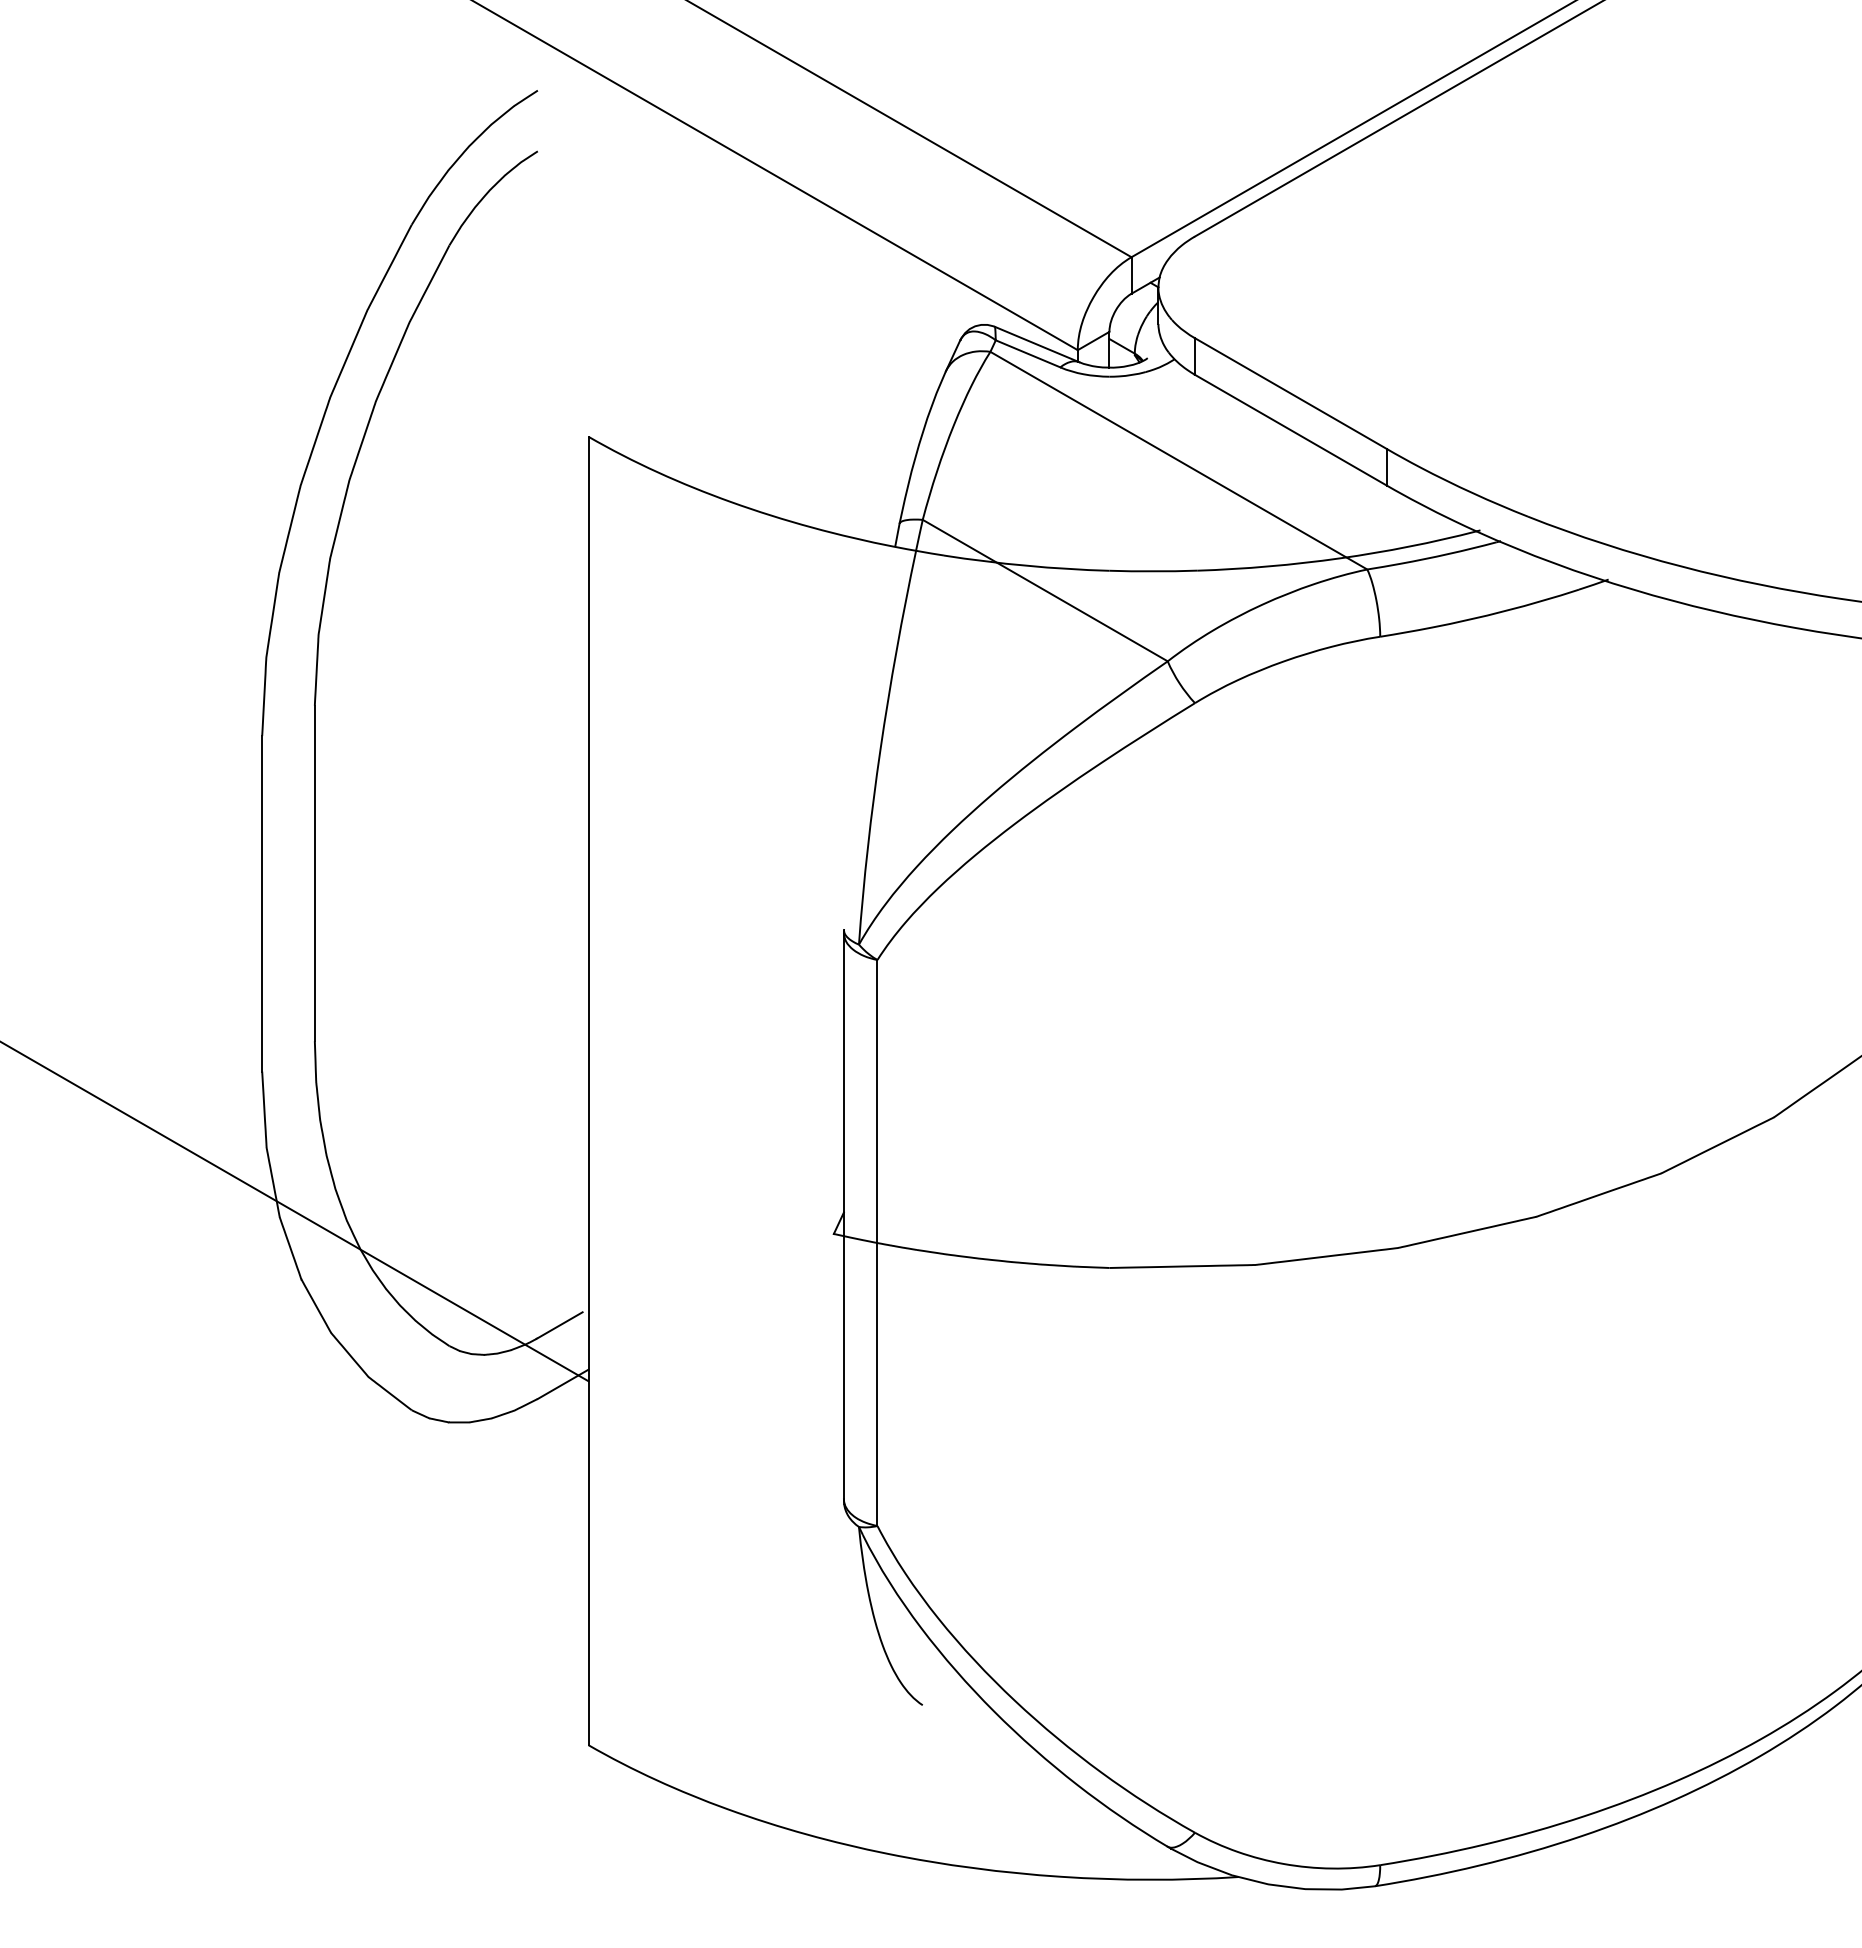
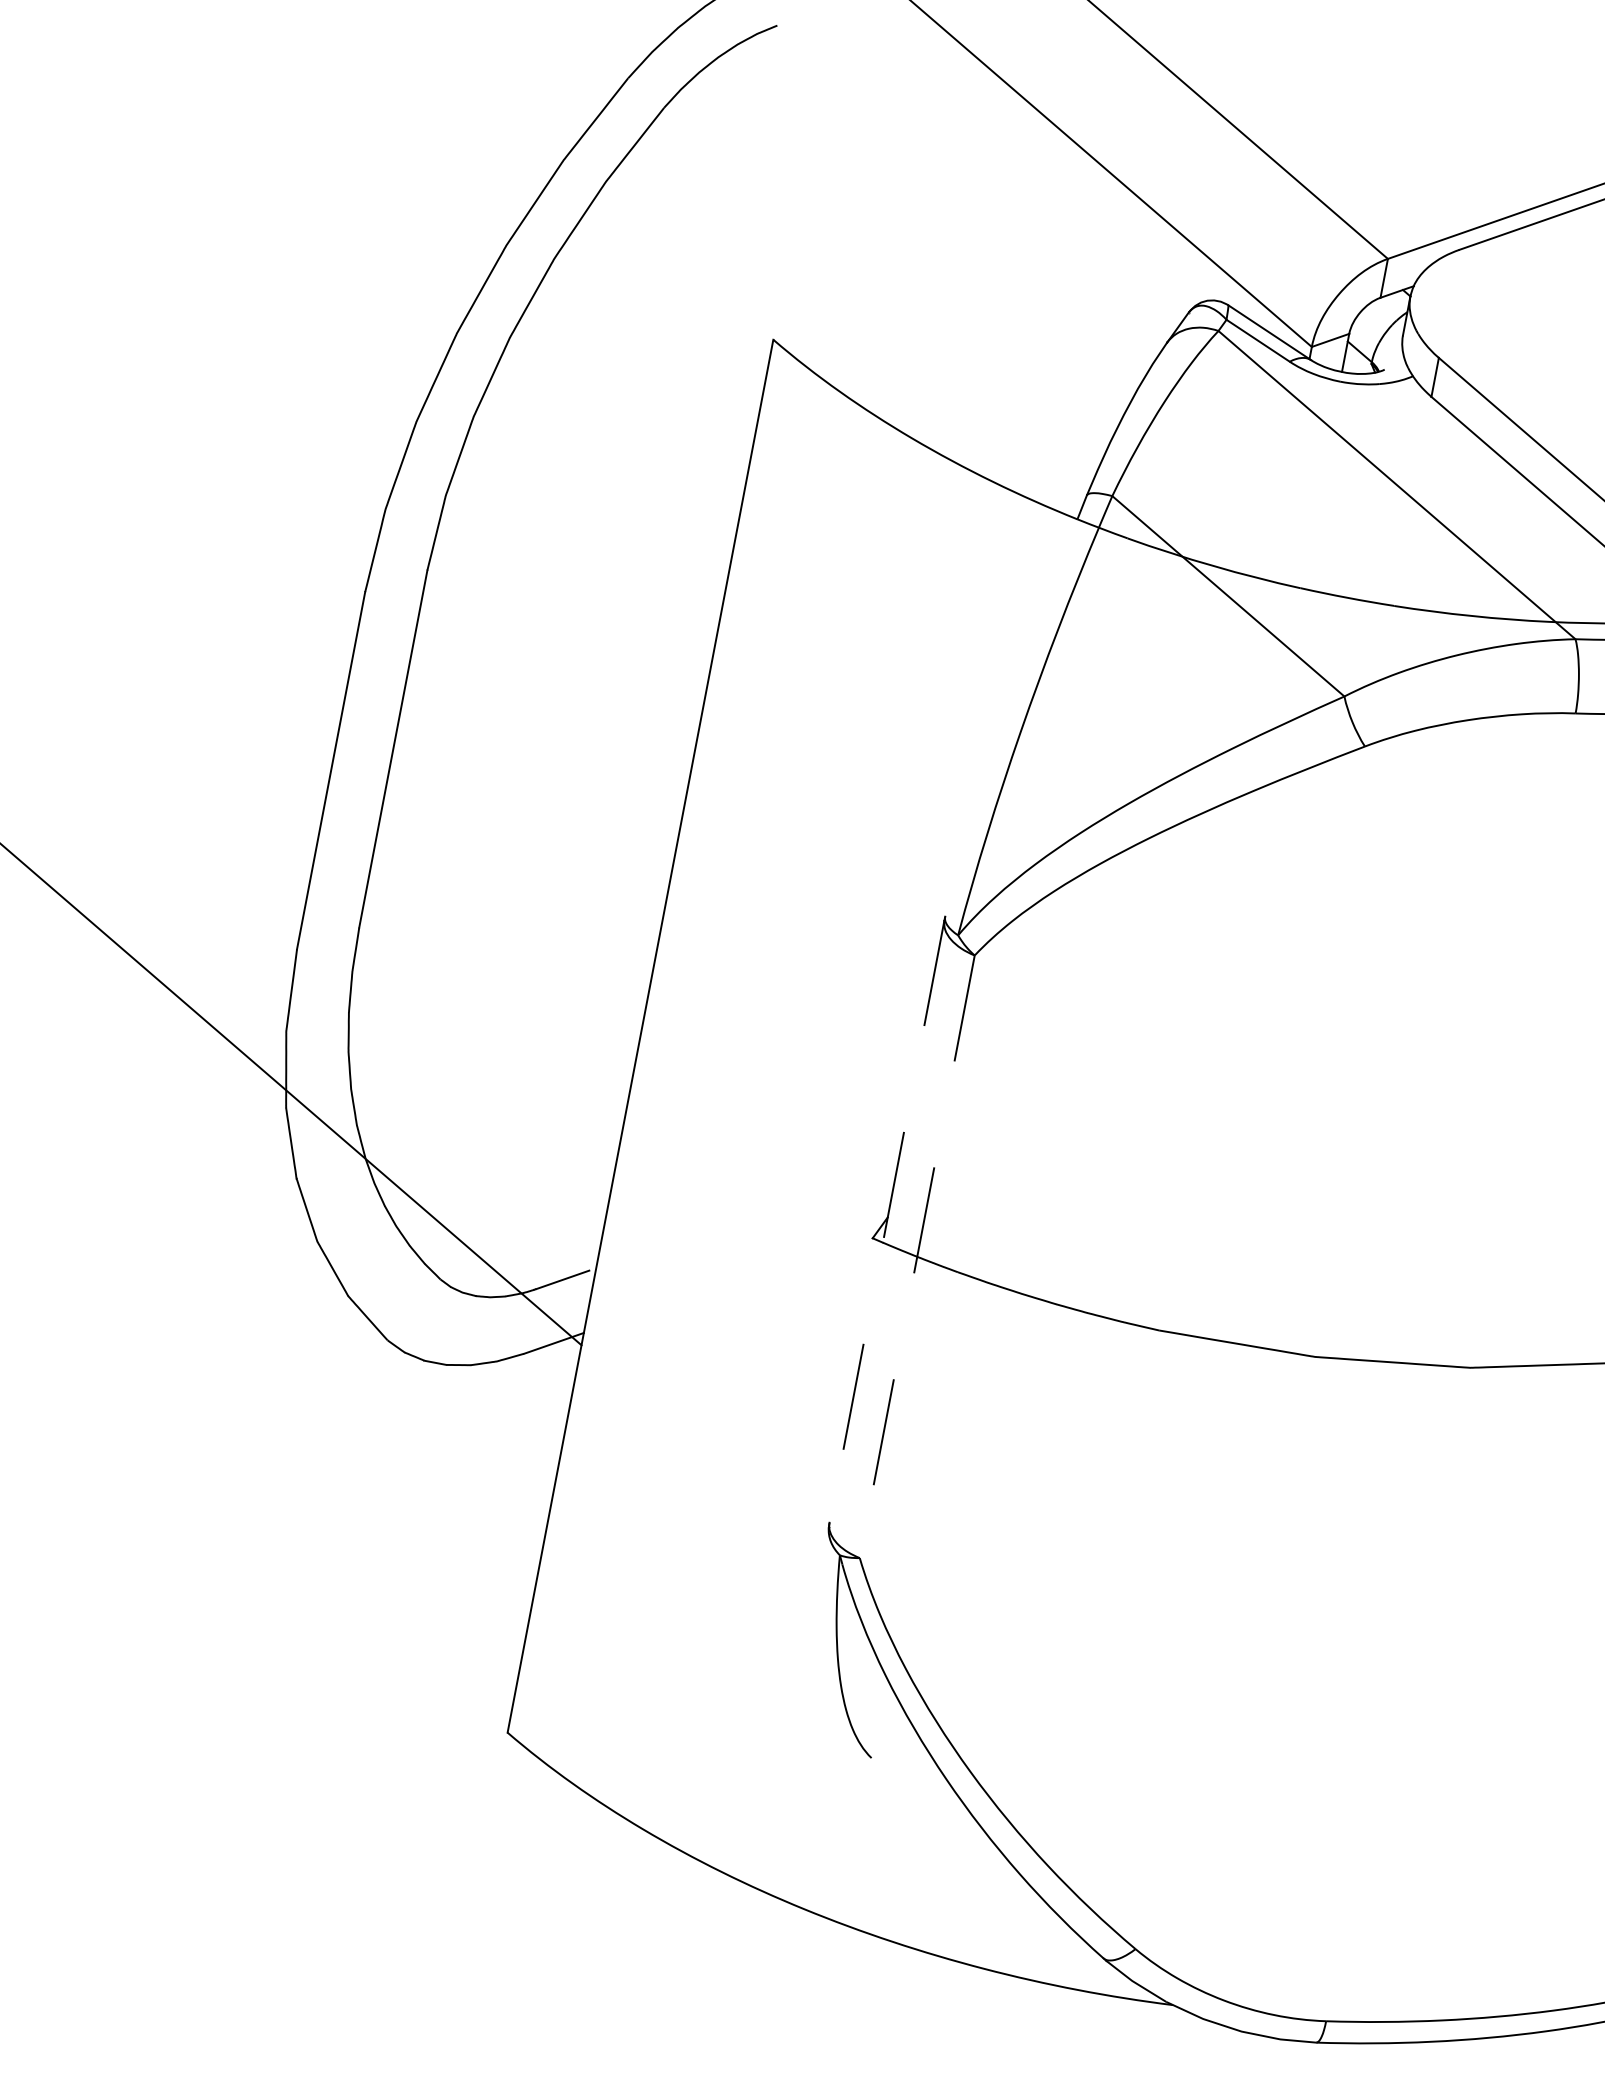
line: (843, 1216) -> (886, 1221), solid -> dashed
line: (877, 1243) -> (917, 1257), solid -> dashed

